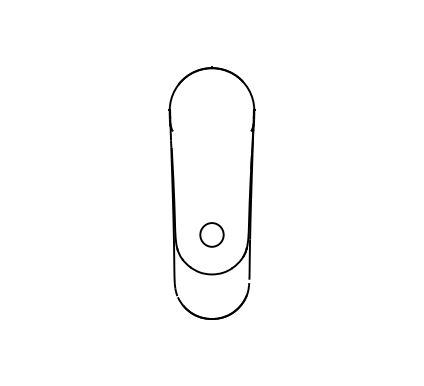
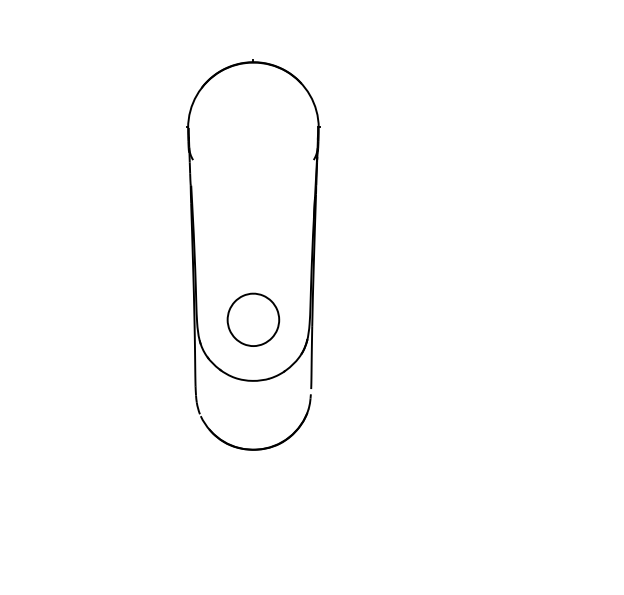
part: (211, 234) -> (252, 319), size x1.43

